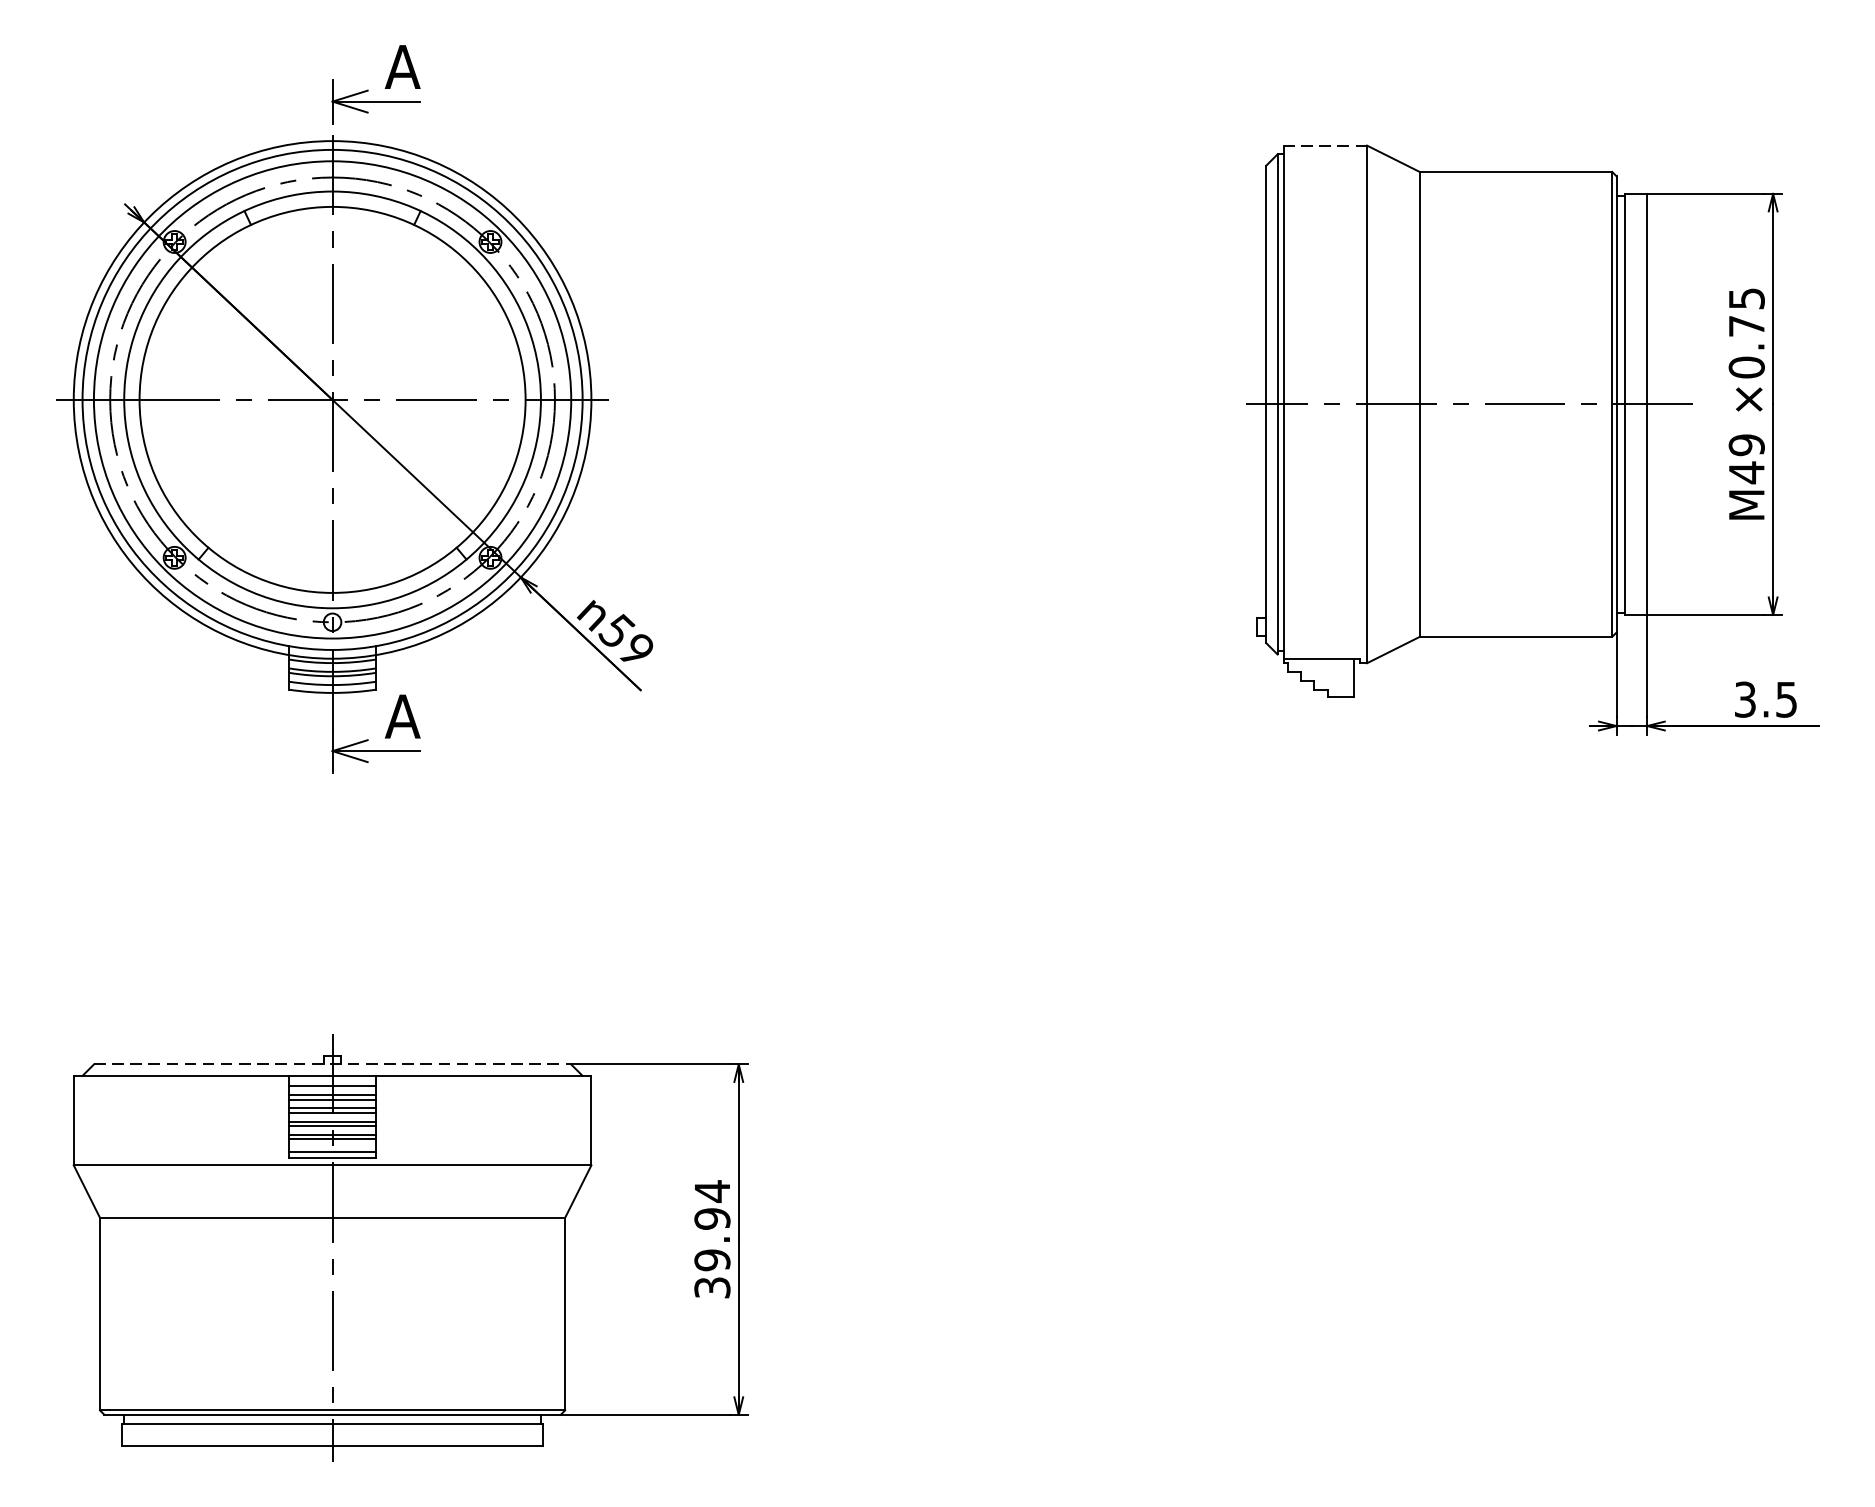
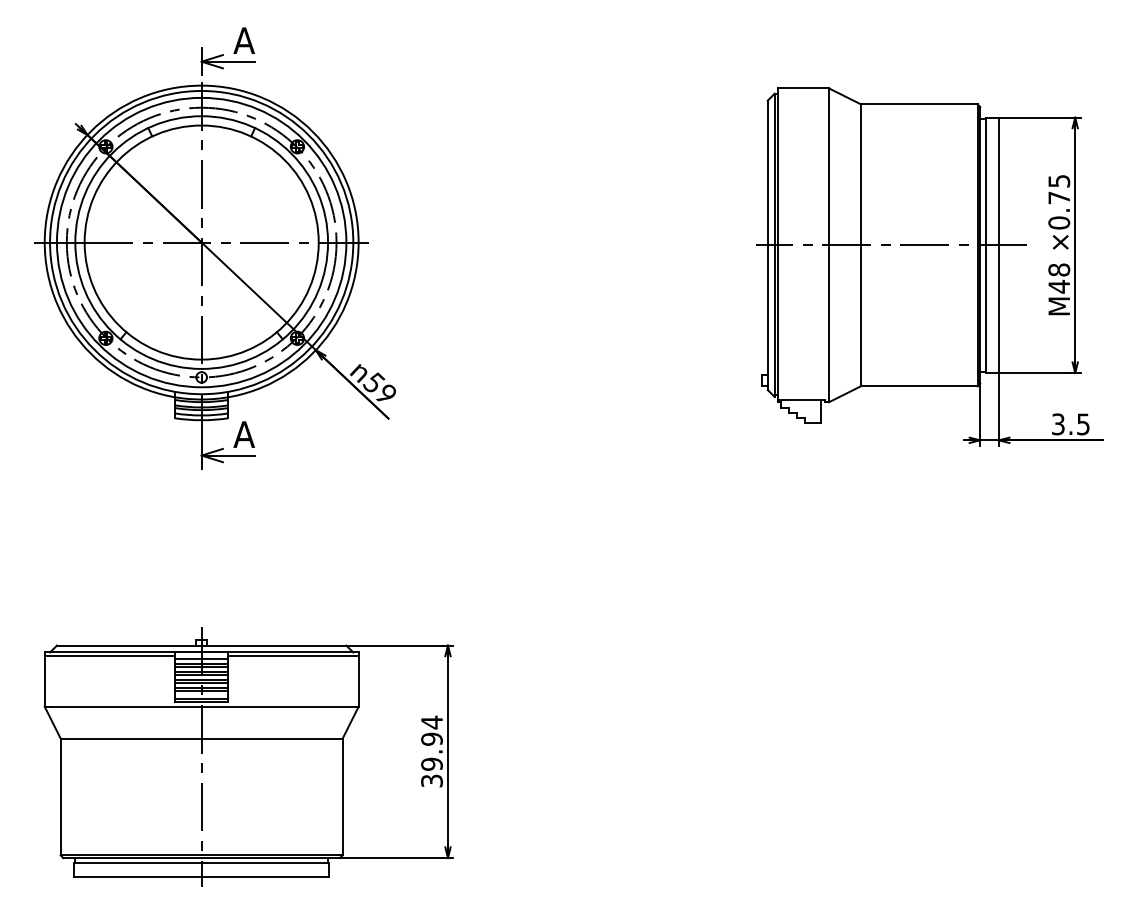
line: (1325, 145) -> (803, 88), dashed -> solid
text: (1747, 444) -> (1059, 269), M49 -> M48
line: (332, 1064) -> (201, 645), dashed -> solid
line: (180, 1082) -> (109, 656), added
line: (483, 1082) -> (293, 656), added

